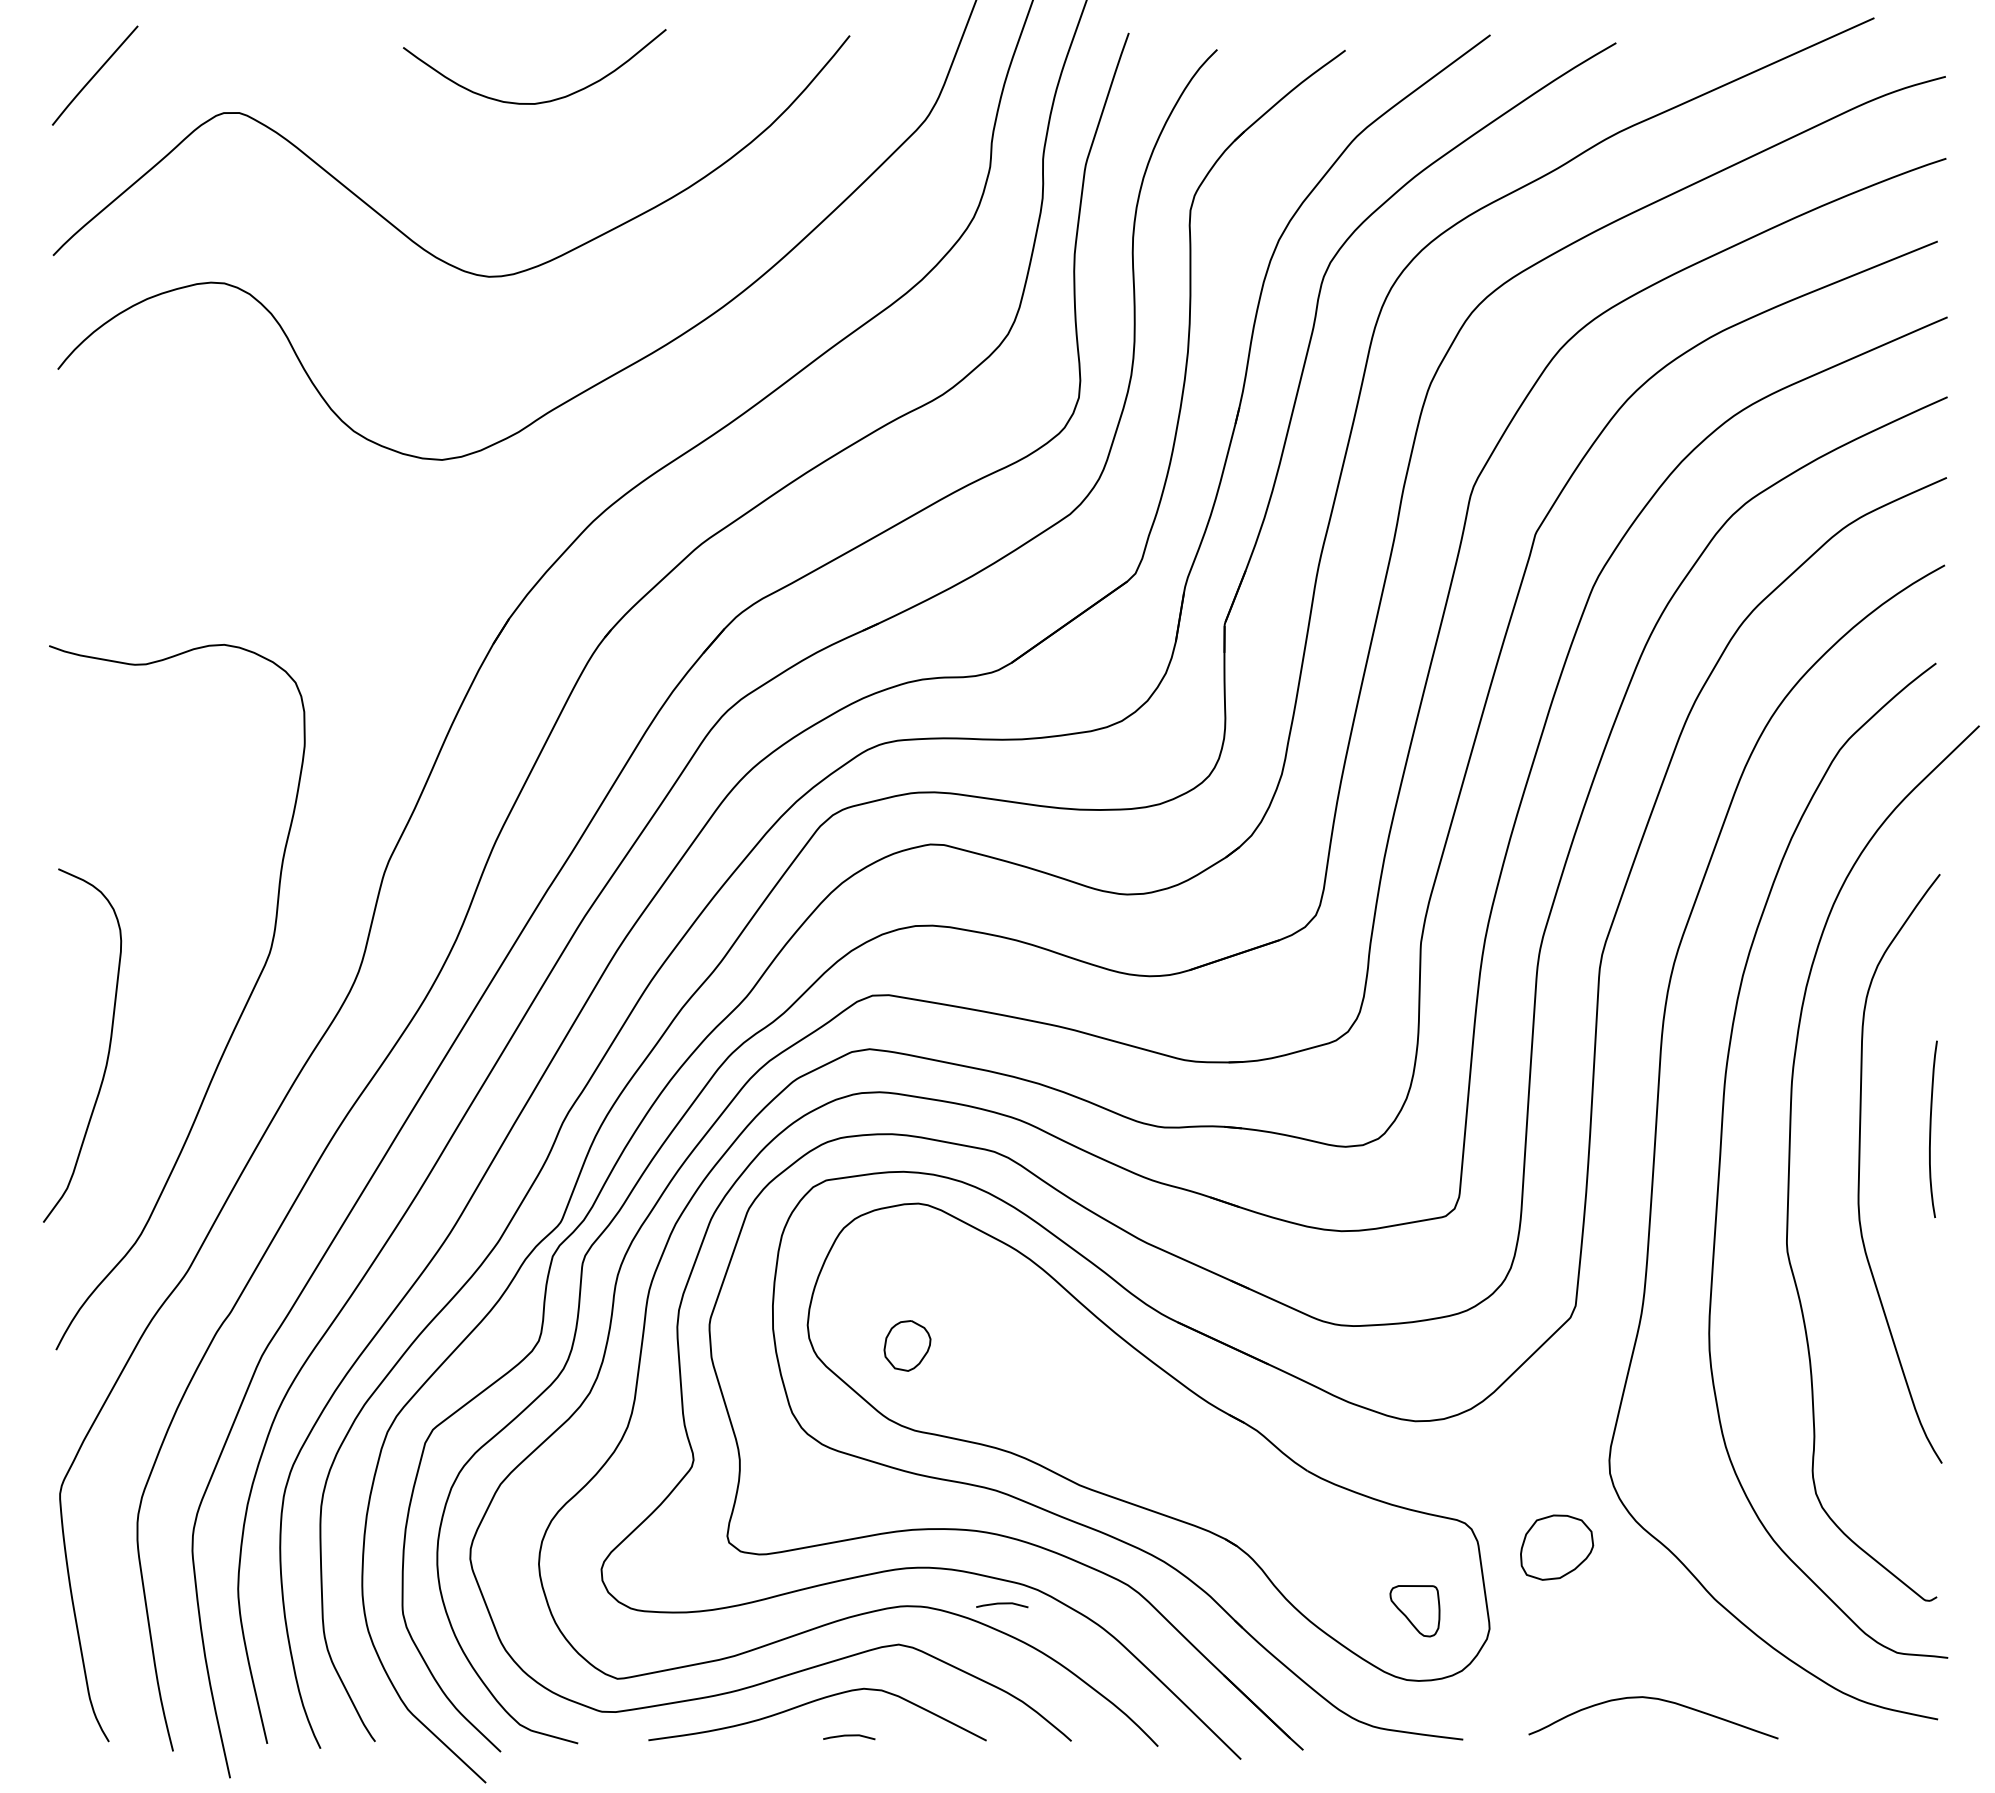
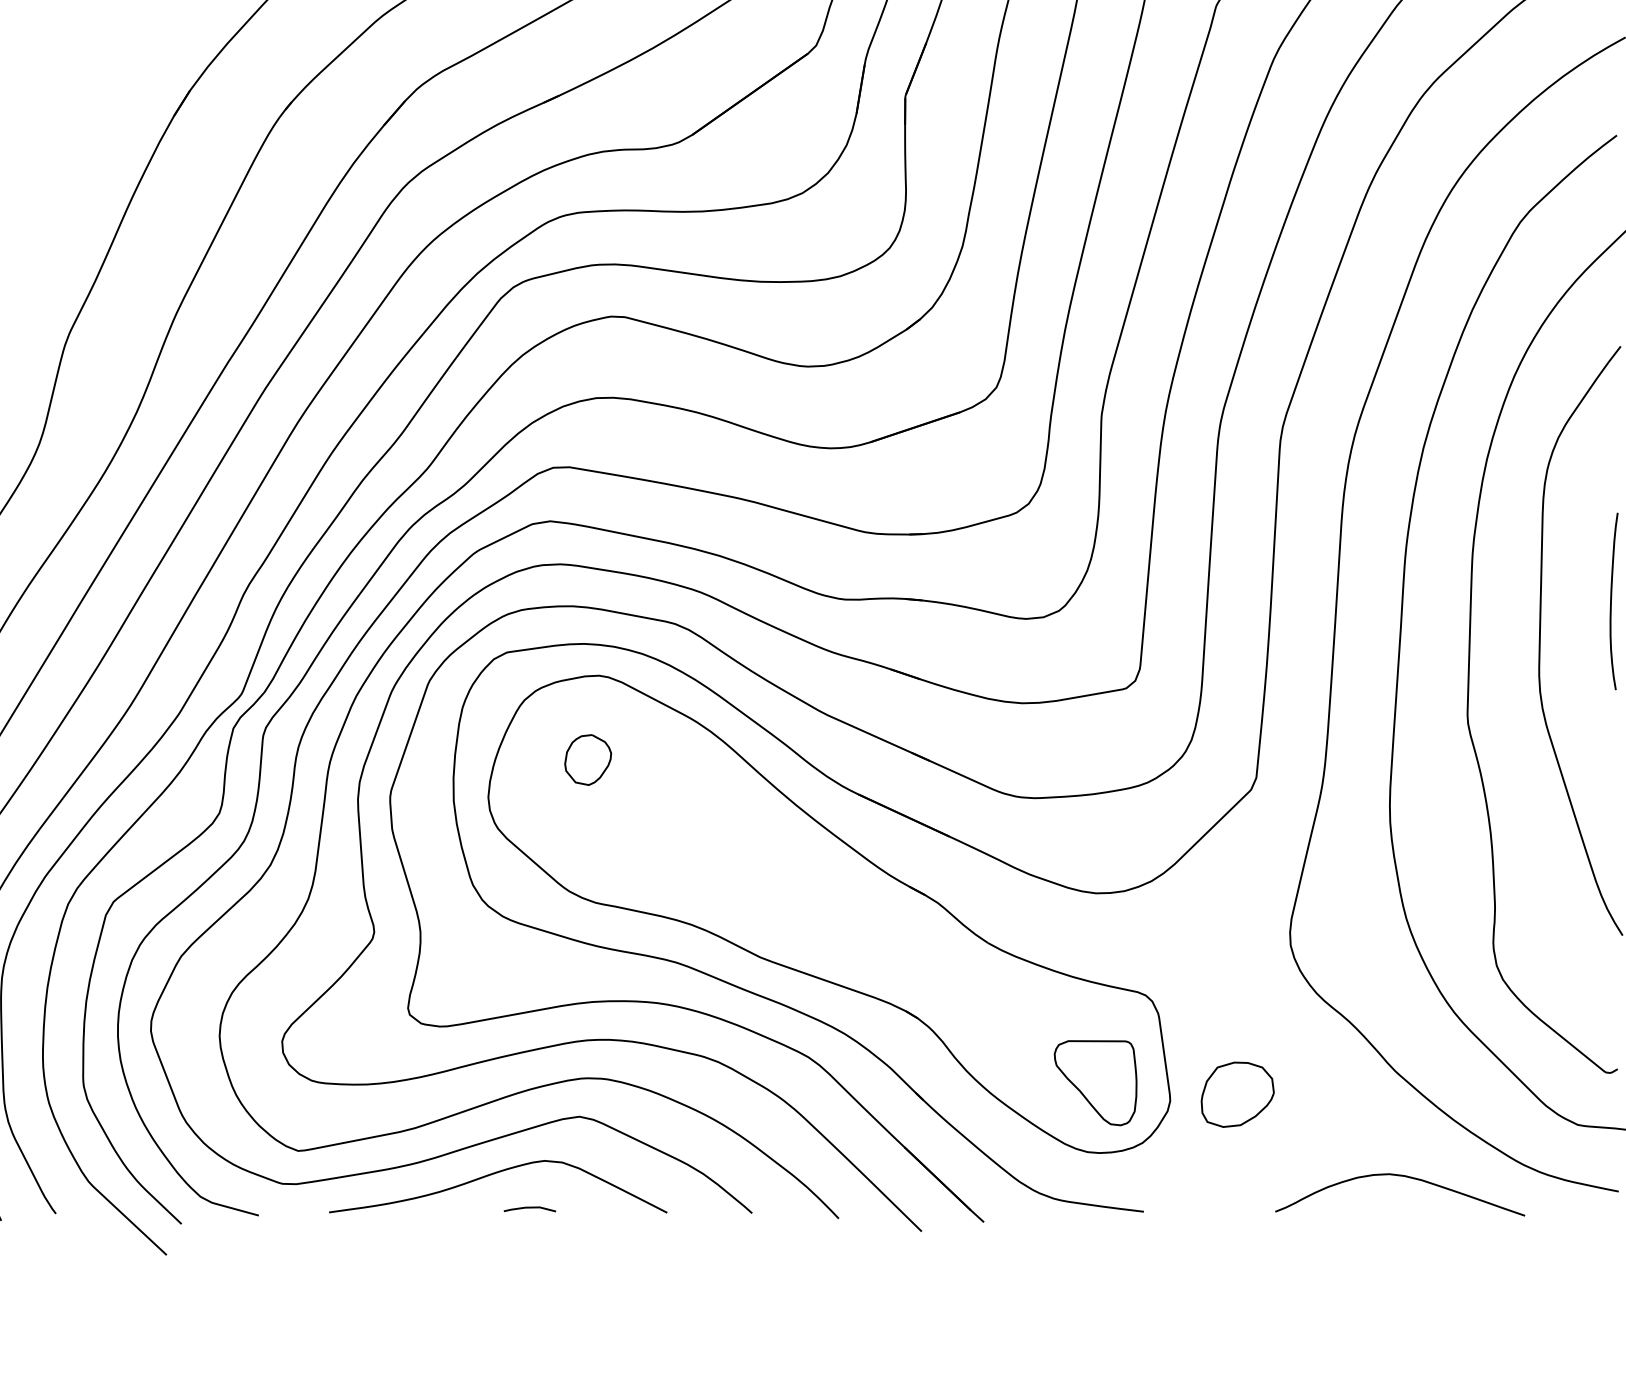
part: (907, 1345) -> (588, 759), moved
part: (1557, 1547) -> (1238, 1094), moved
line: (1002, 1604) -> (683, 1076), removed
part: (1414, 1611) -> (1095, 1083), size x1.67
curve: (1653, 1699) -> (1400, 1176), moved

